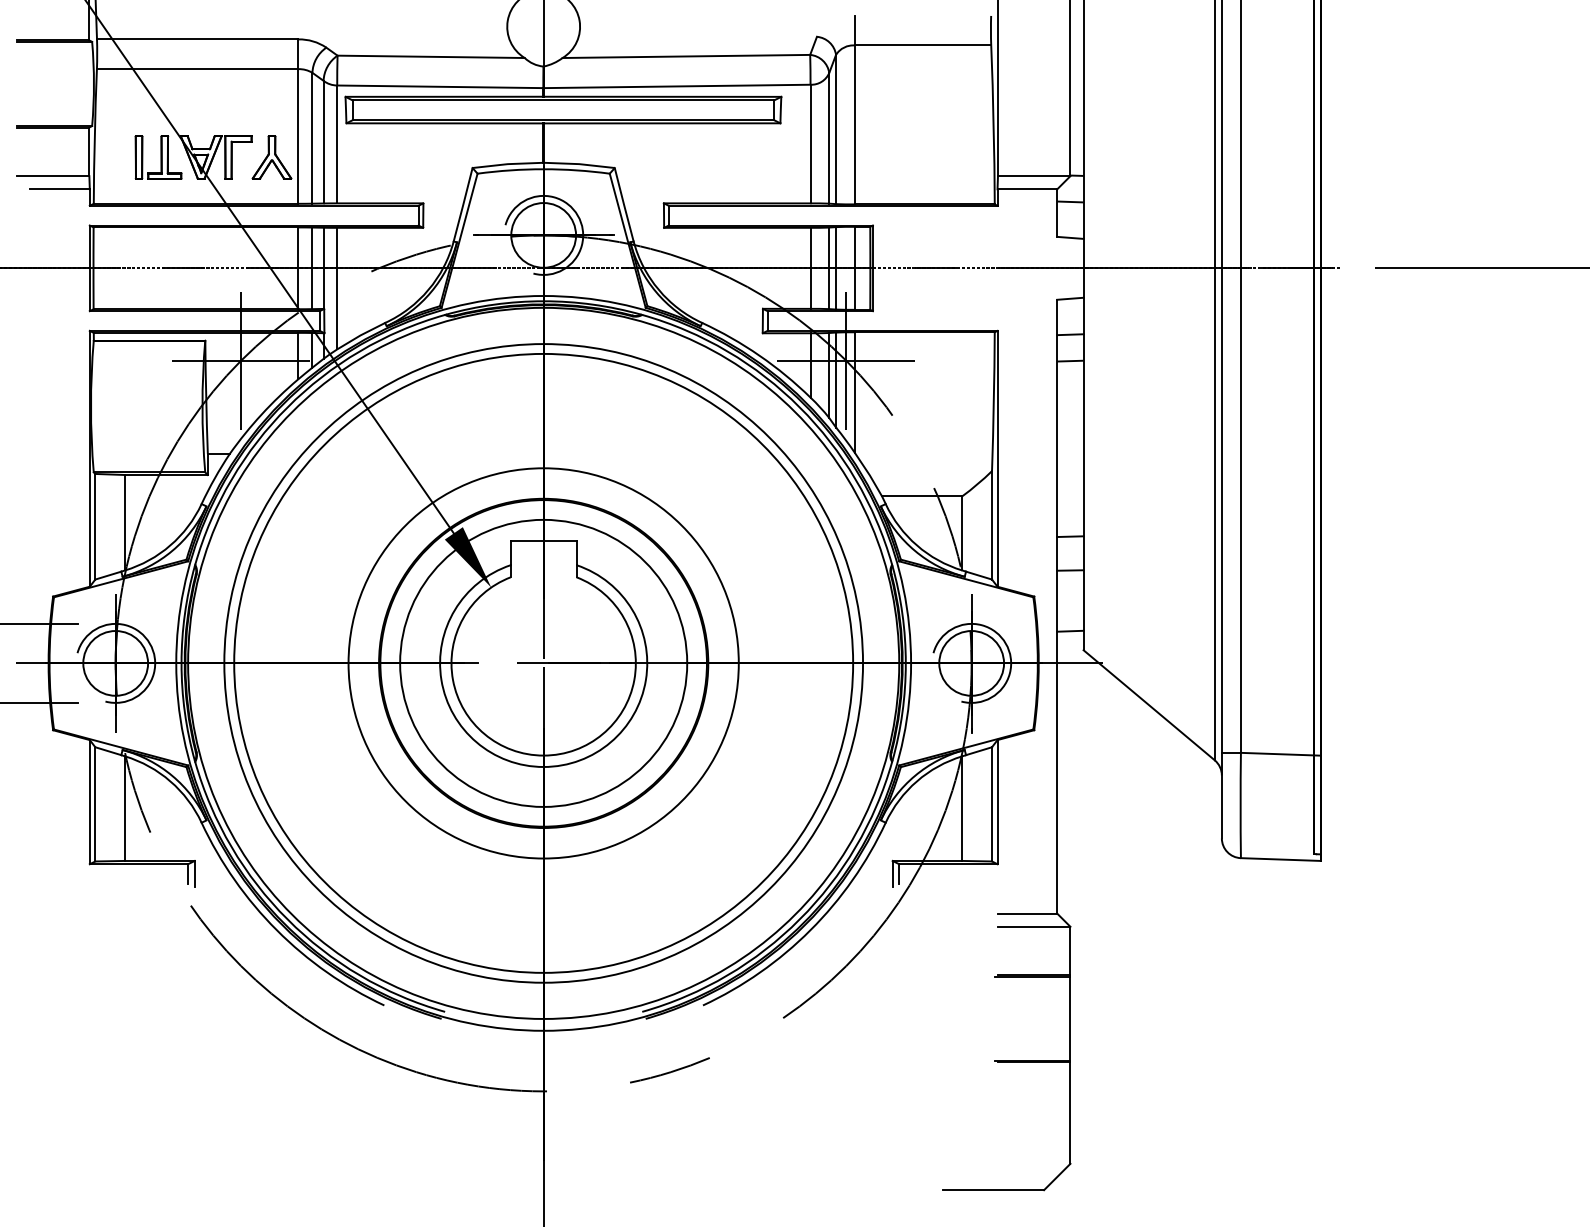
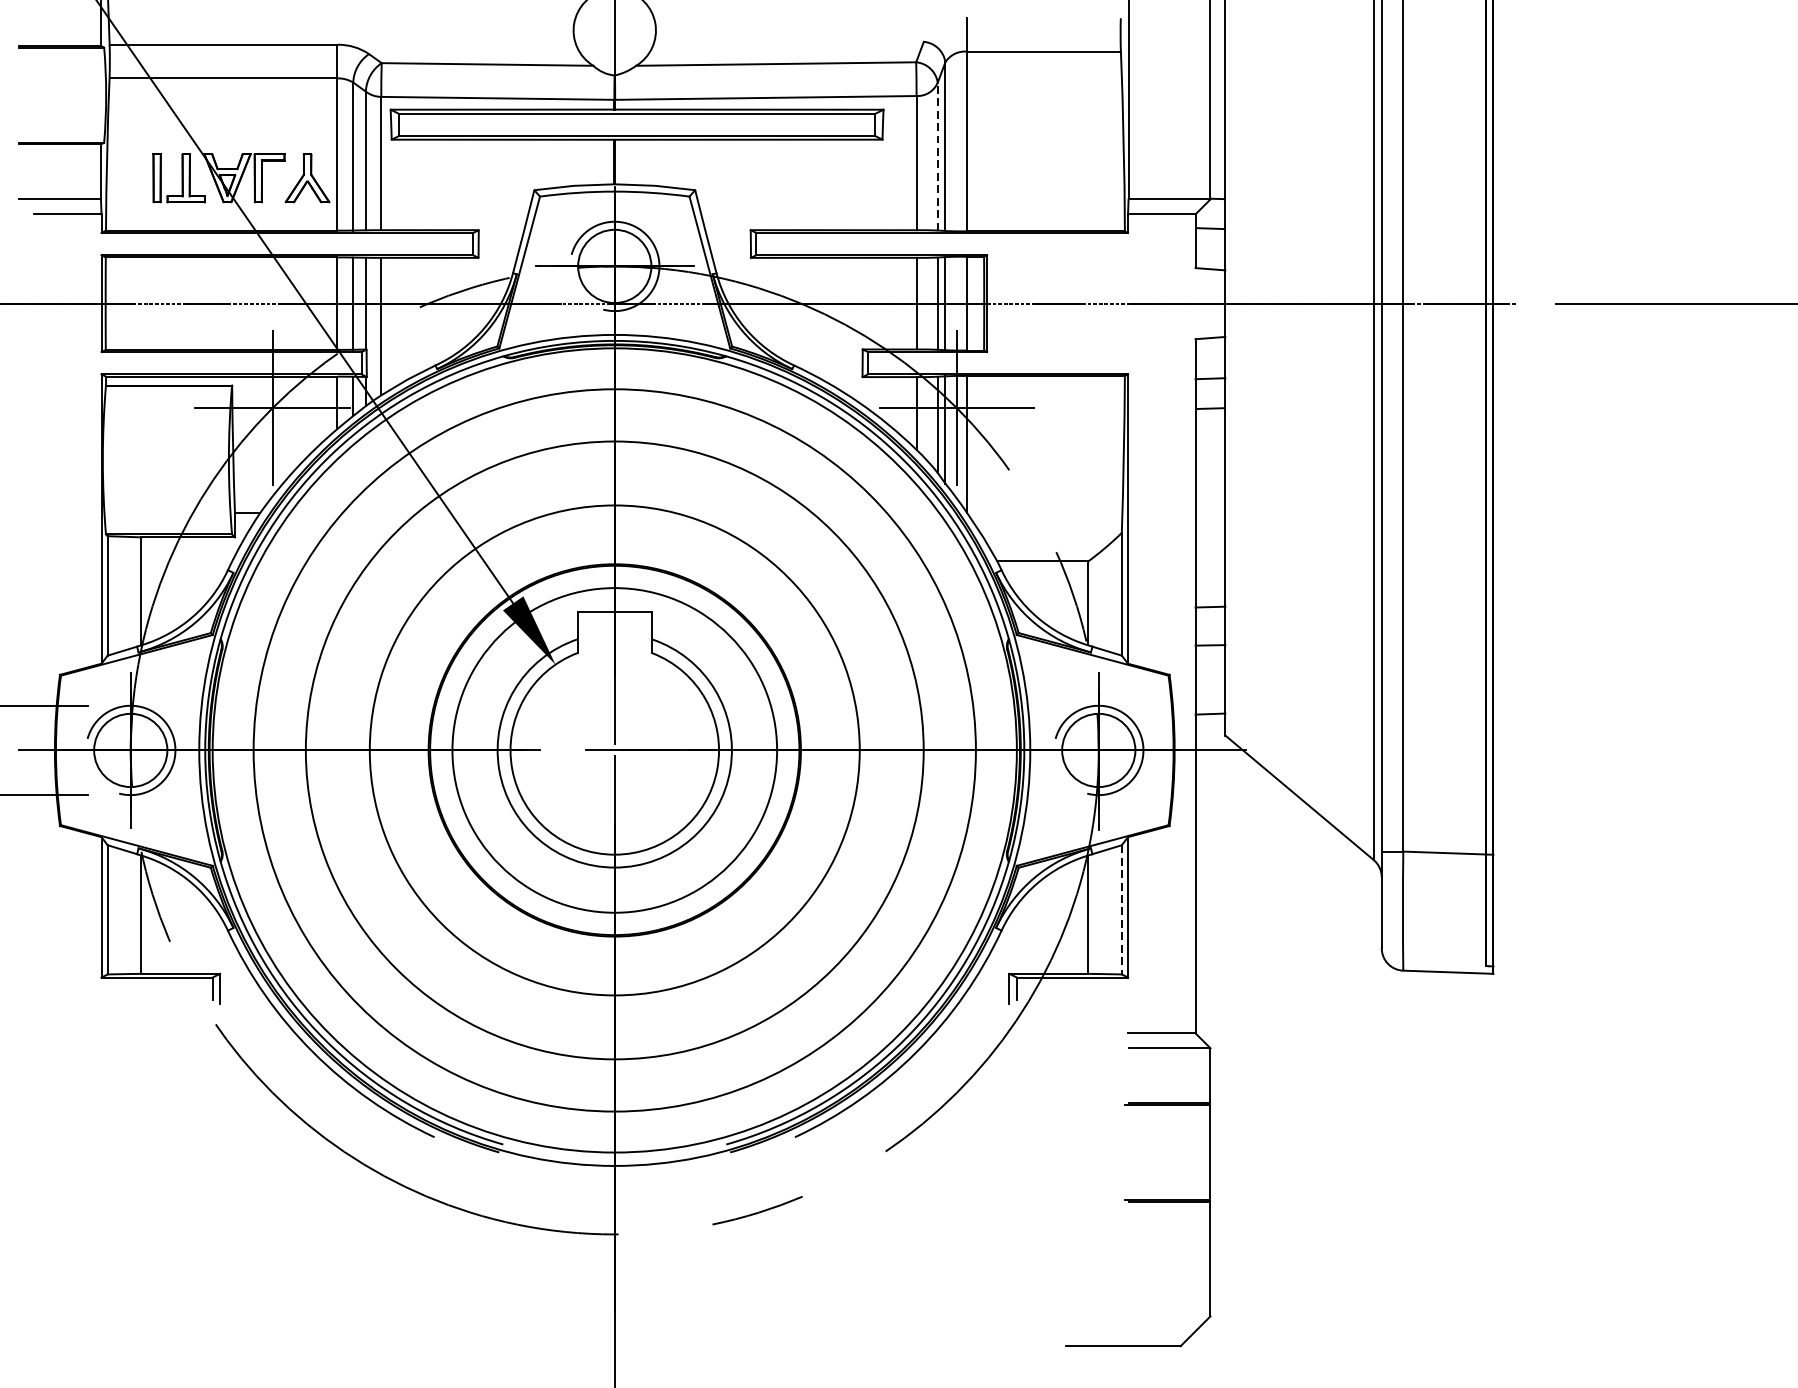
line: (829, 137) -> (938, 155), solid -> dashed
circle: (543, 662) -> (614, 749), size x0.7
circle: (543, 663) -> (614, 750), size x1.4
line: (992, 804) -> (1122, 910), solid -> dashed

